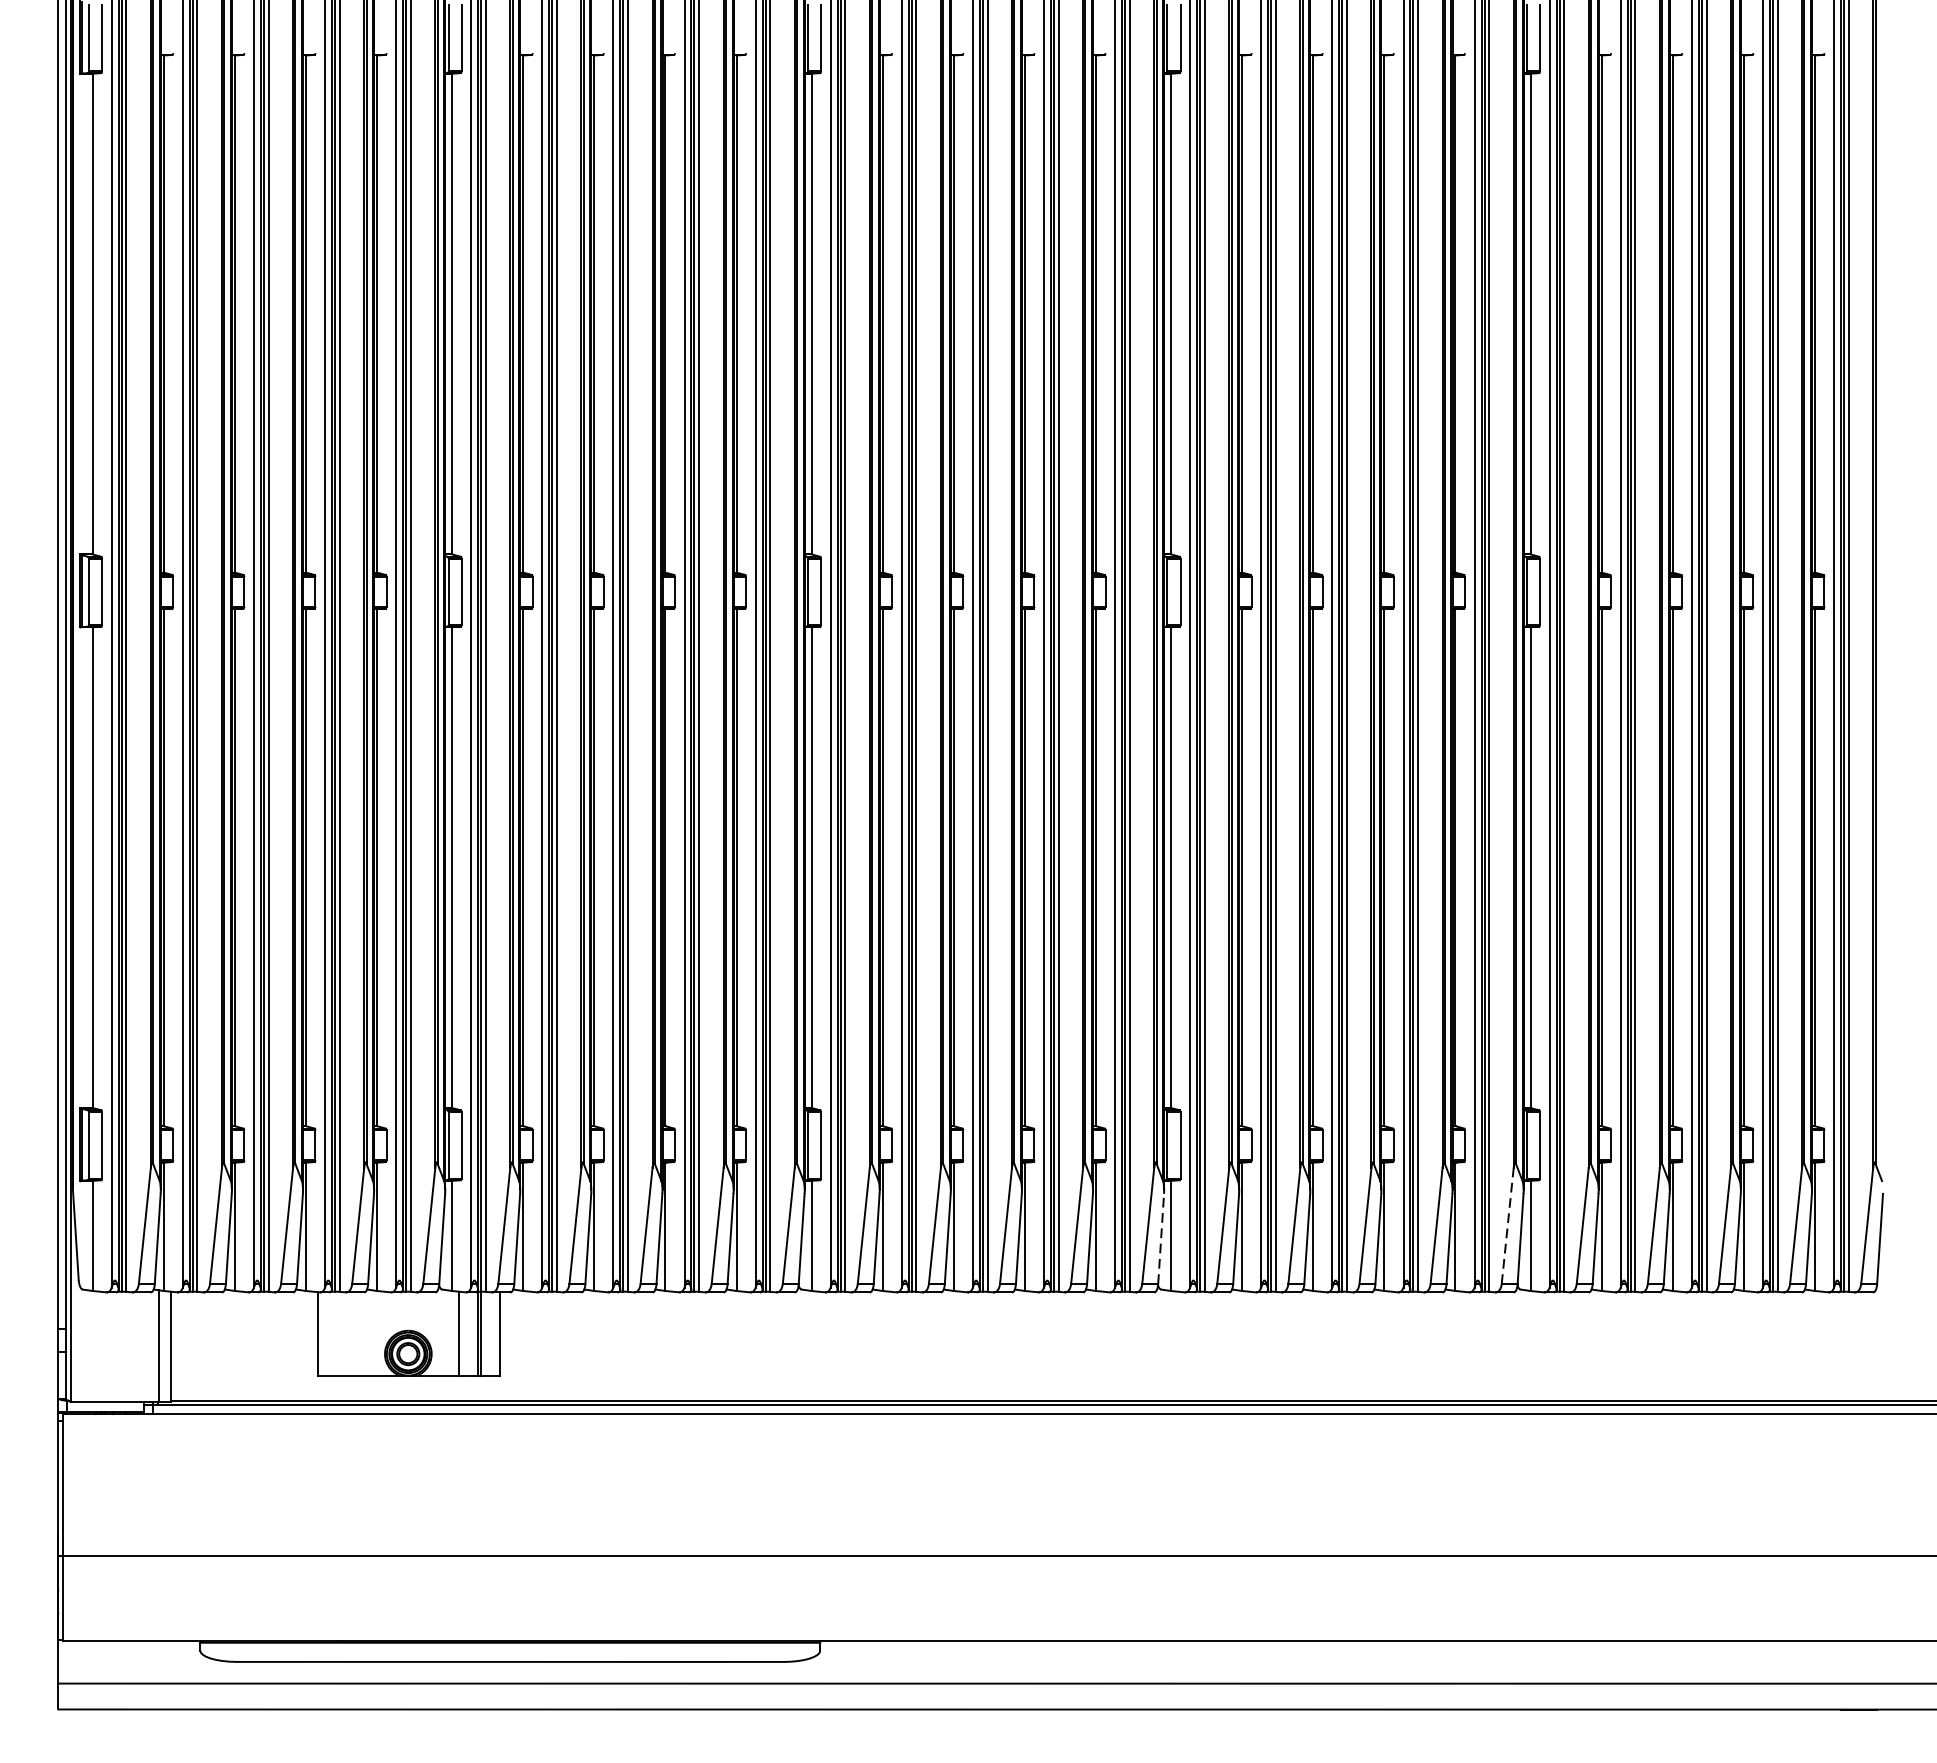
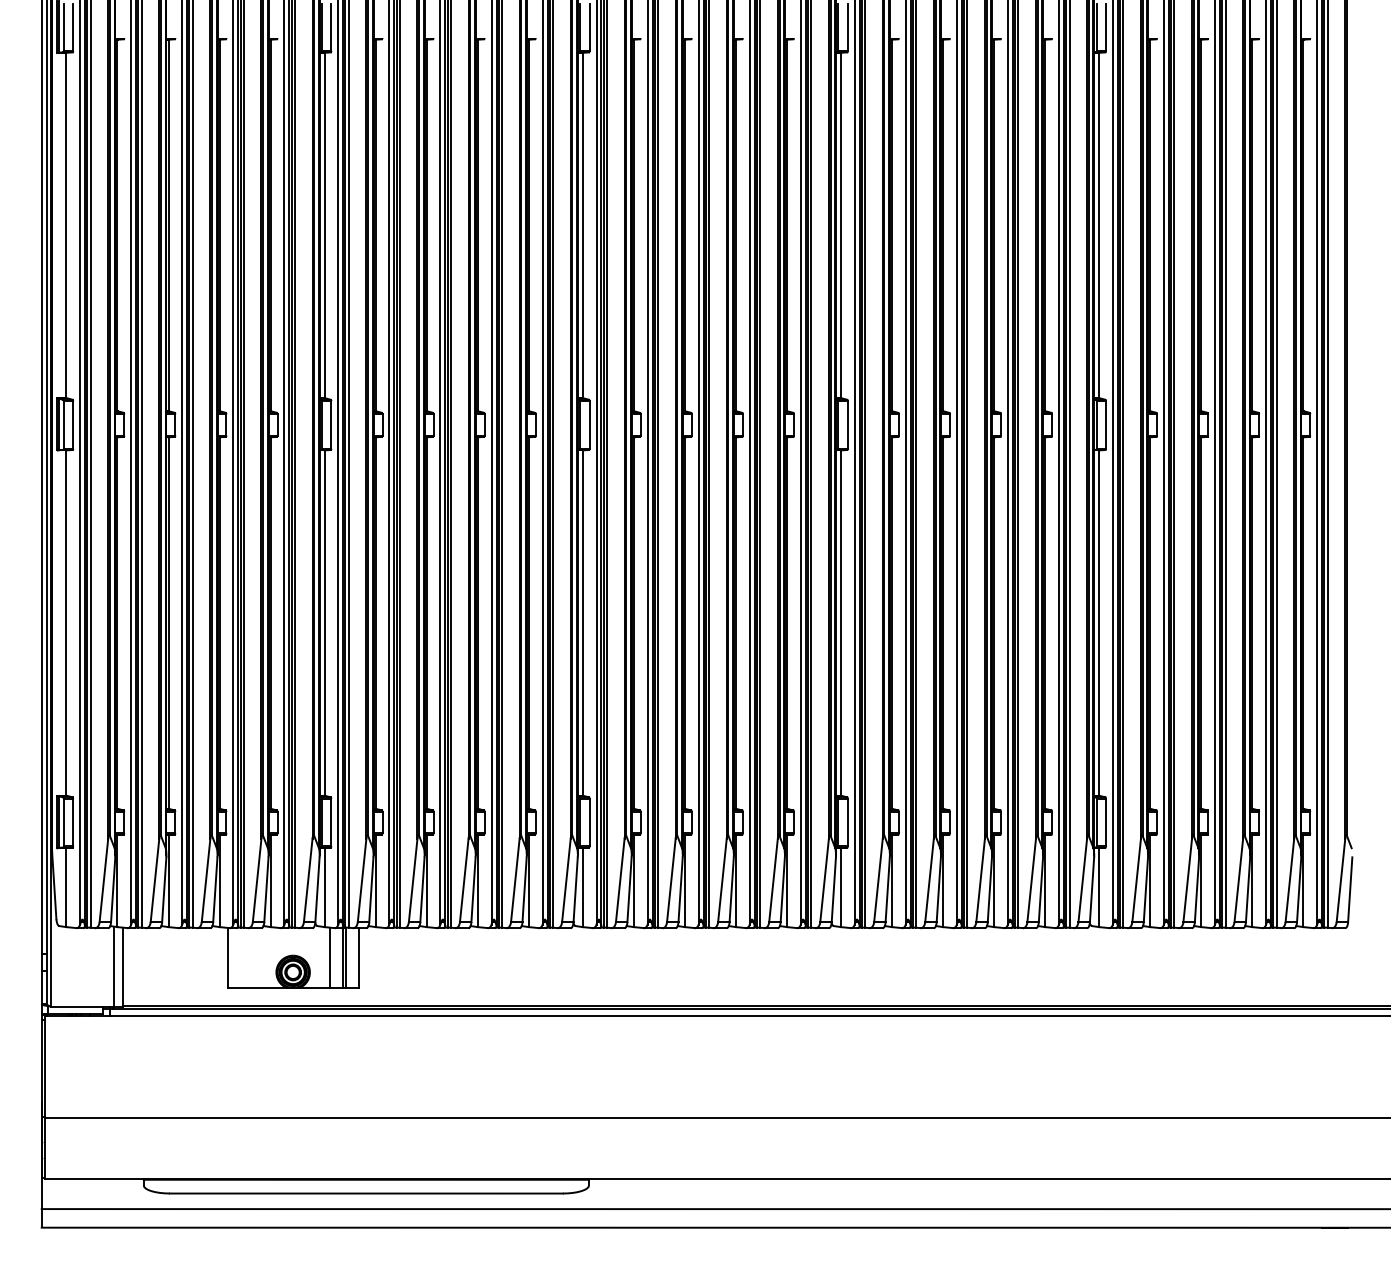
line: (1507, 1226) -> (1082, 880), dashed -> solid
line: (1160, 1238) -> (833, 889), dashed -> solid

